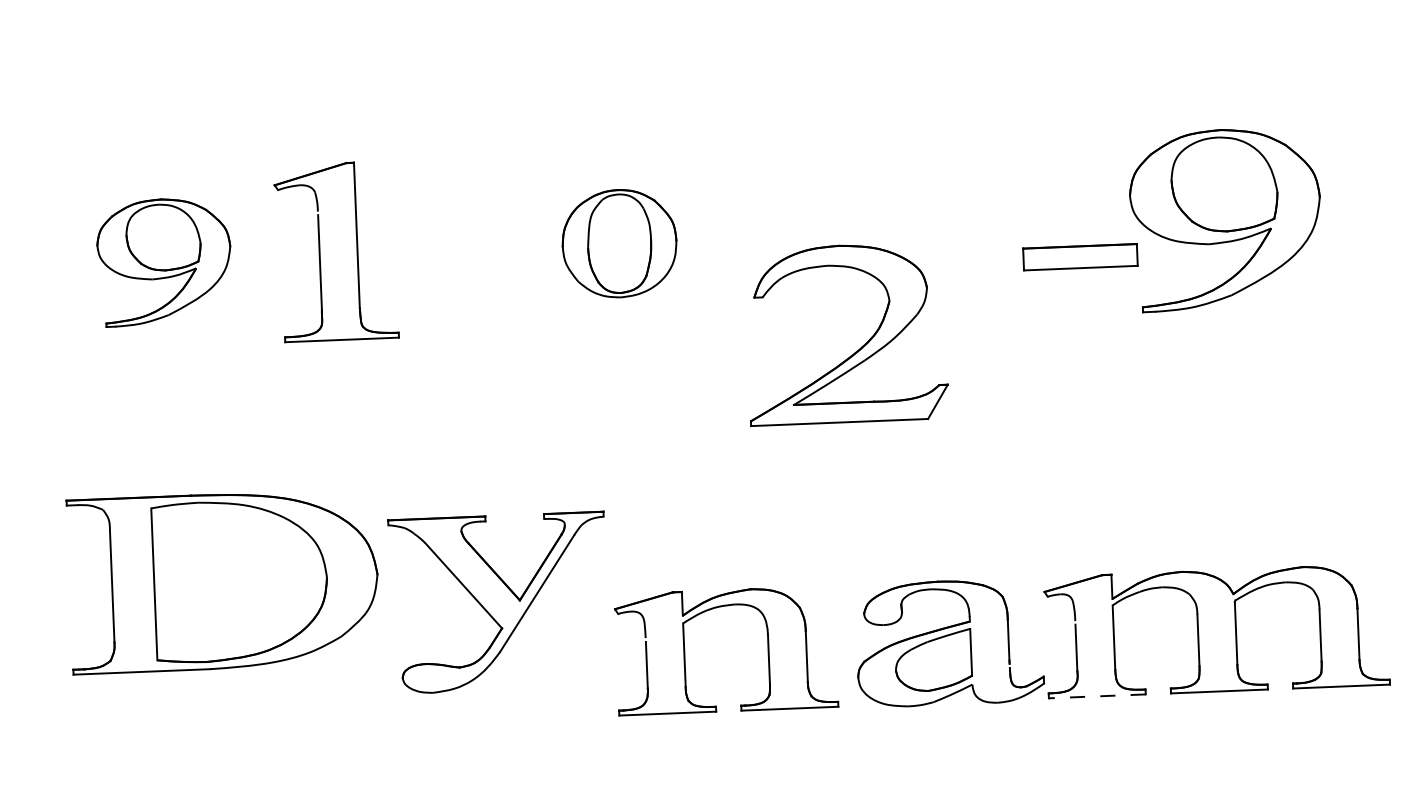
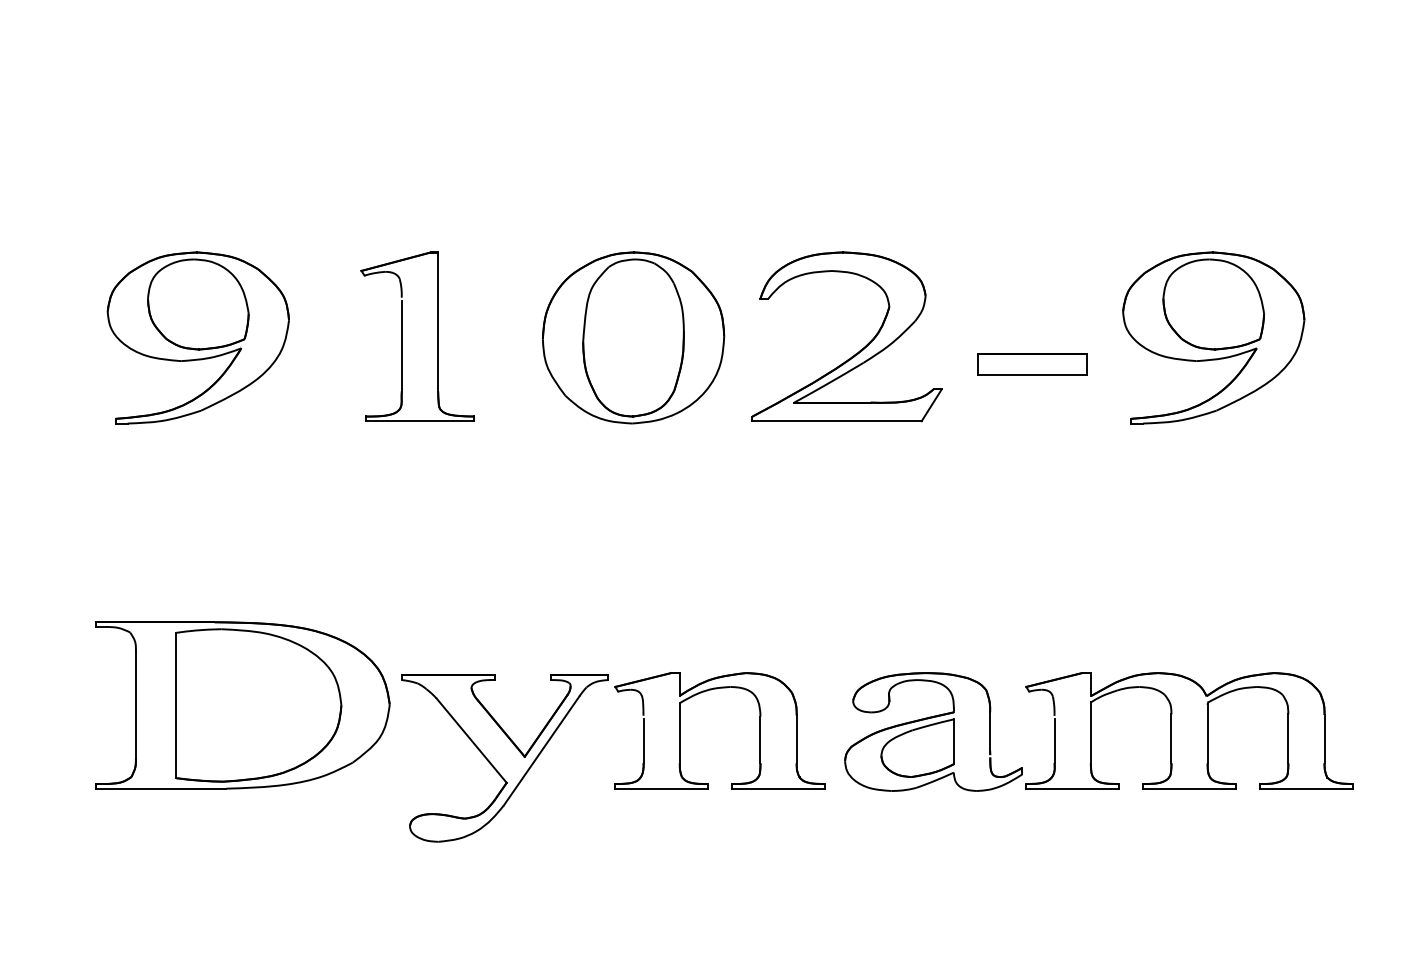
part: (619, 243) -> (633, 337), size x1.67
part: (320, 252) -> (402, 336), moved
part: (1080, 257) -> (1032, 364), moved
part: (163, 261) -> (197, 337), size x1.43
part: (861, 346) -> (860, 349), moved
part: (223, 581) -> (242, 705), moved
part: (498, 602) -> (504, 758), moved
line: (1097, 696) -> (1072, 788), dashed -> solid

